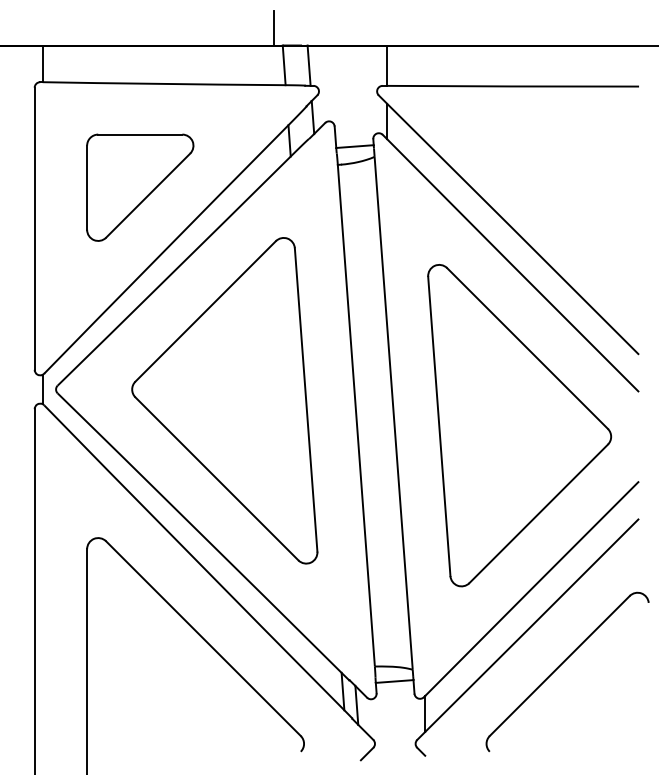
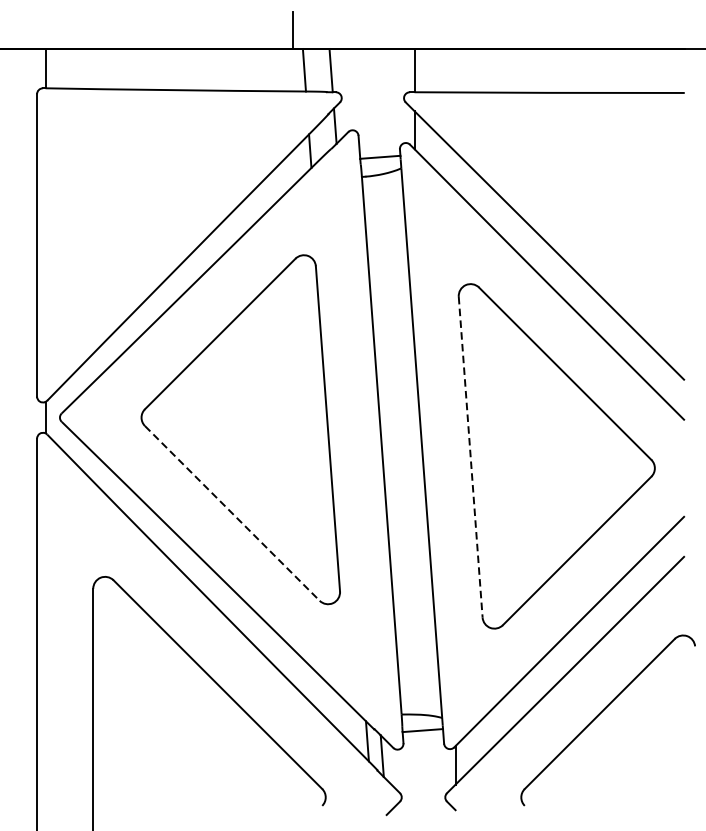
part: (140, 187) -> (150, 201), removed
line: (439, 426) -> (470, 457), solid -> dashed
line: (217, 479) -> (232, 514), solid -> dashed

